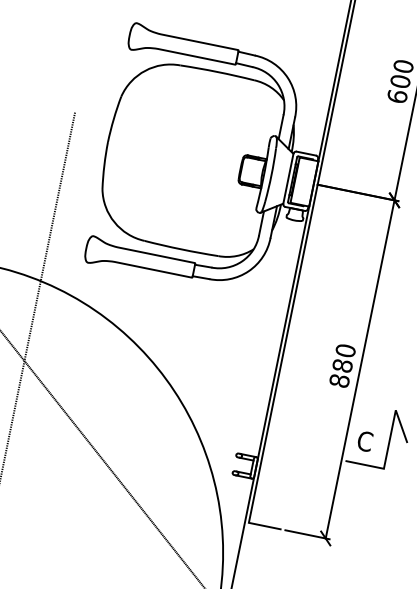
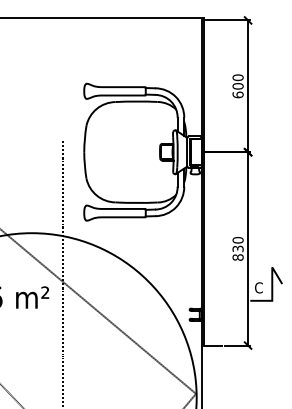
text: (341, 364) -> (237, 248), 880 -> 830

